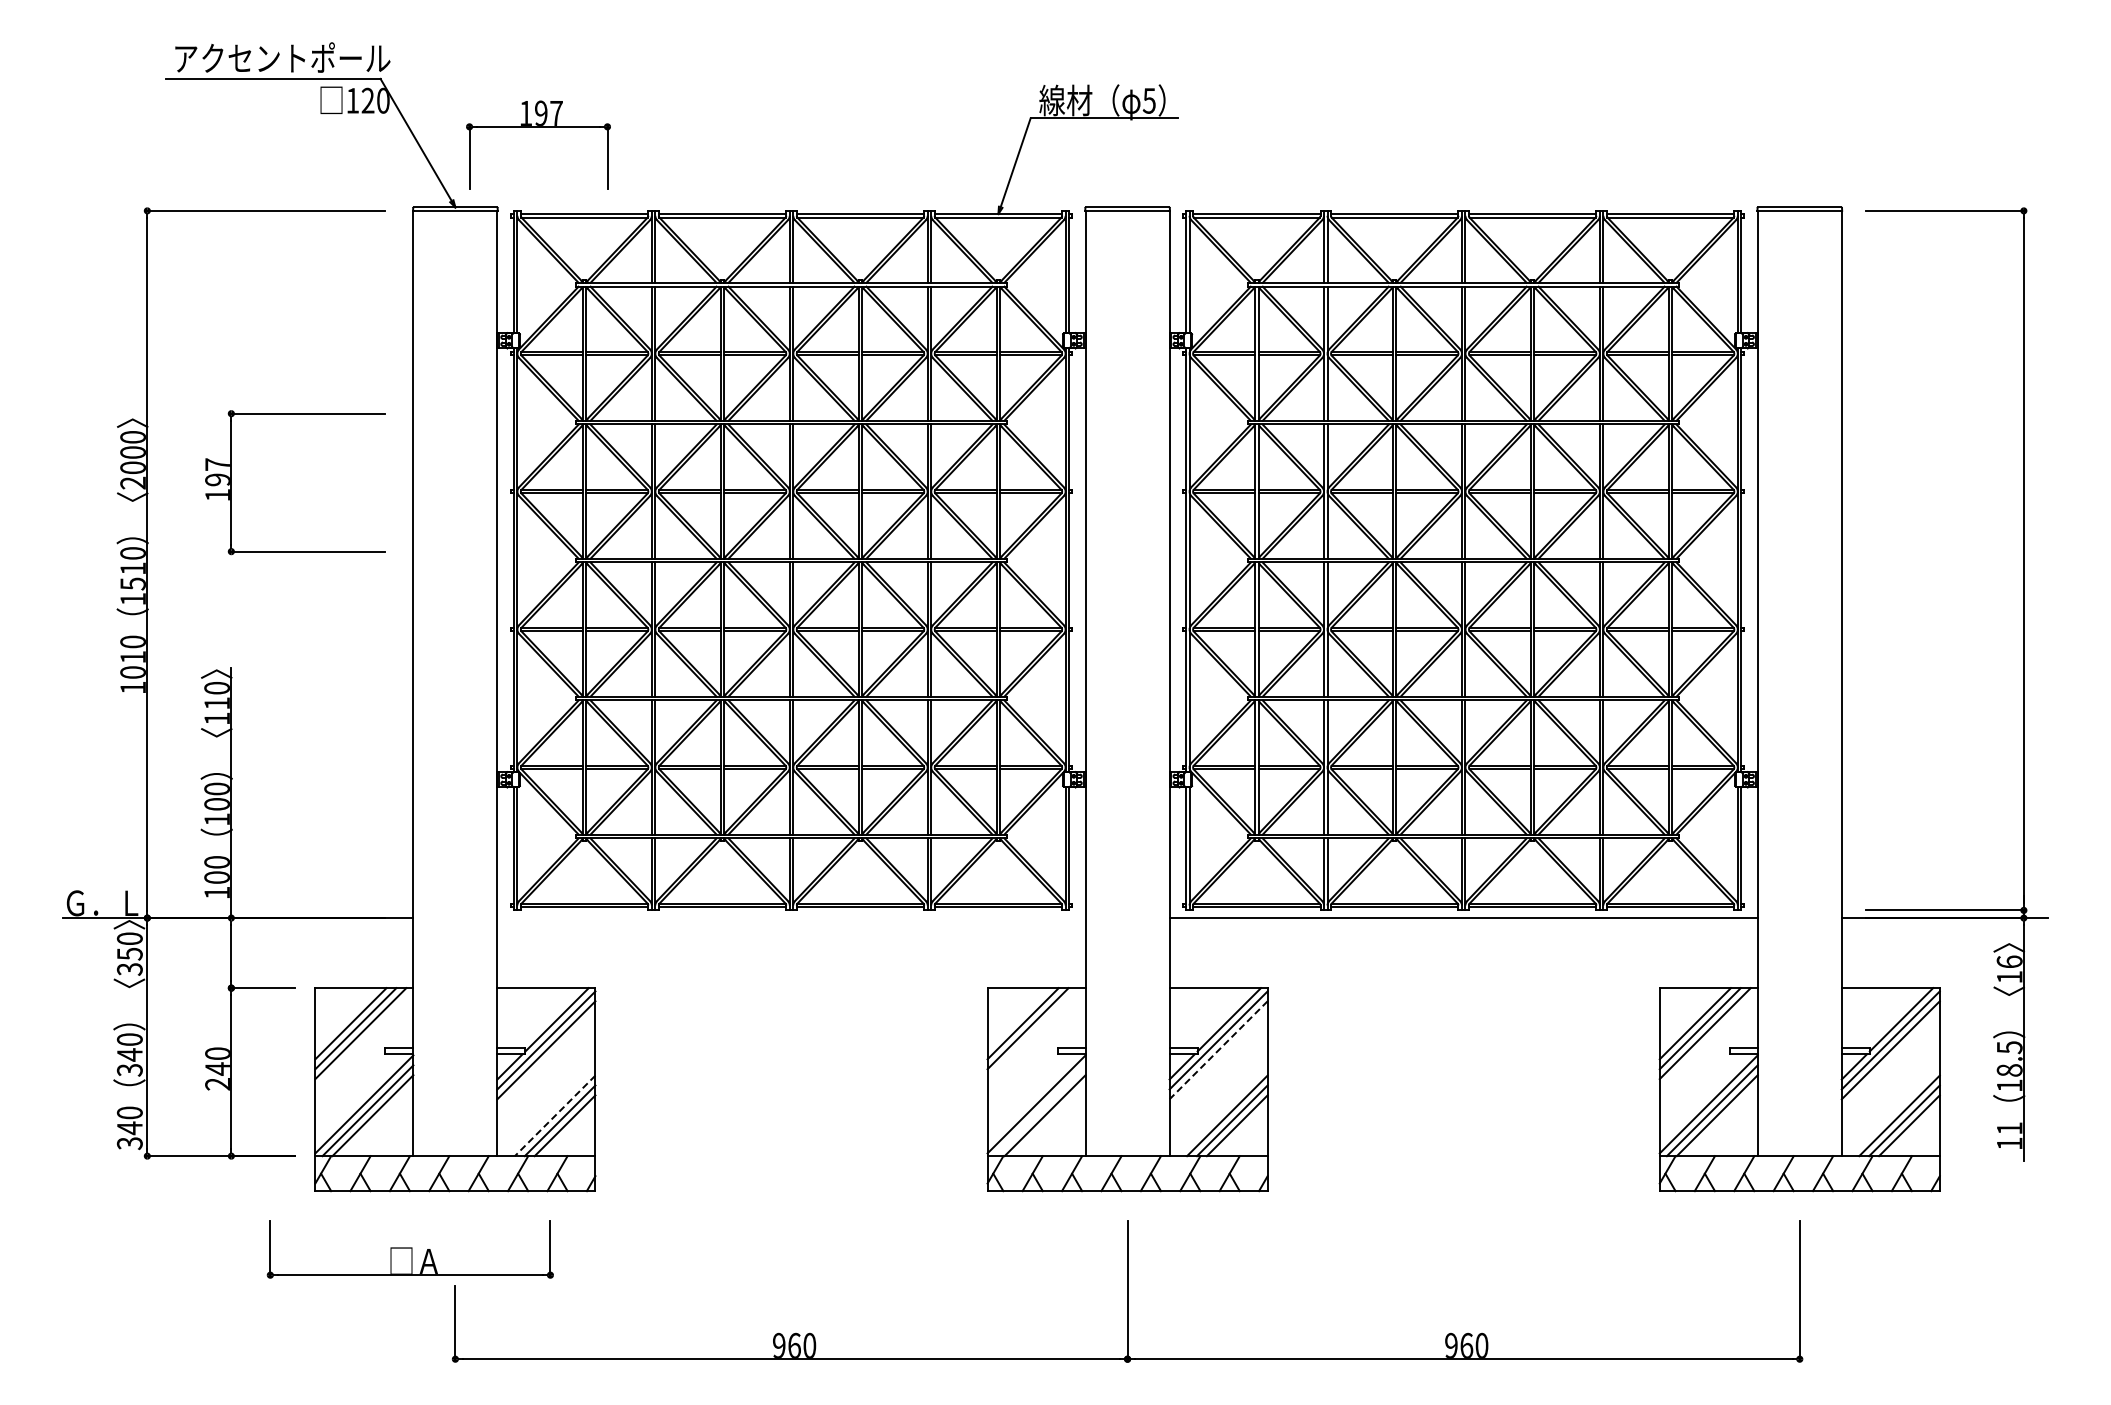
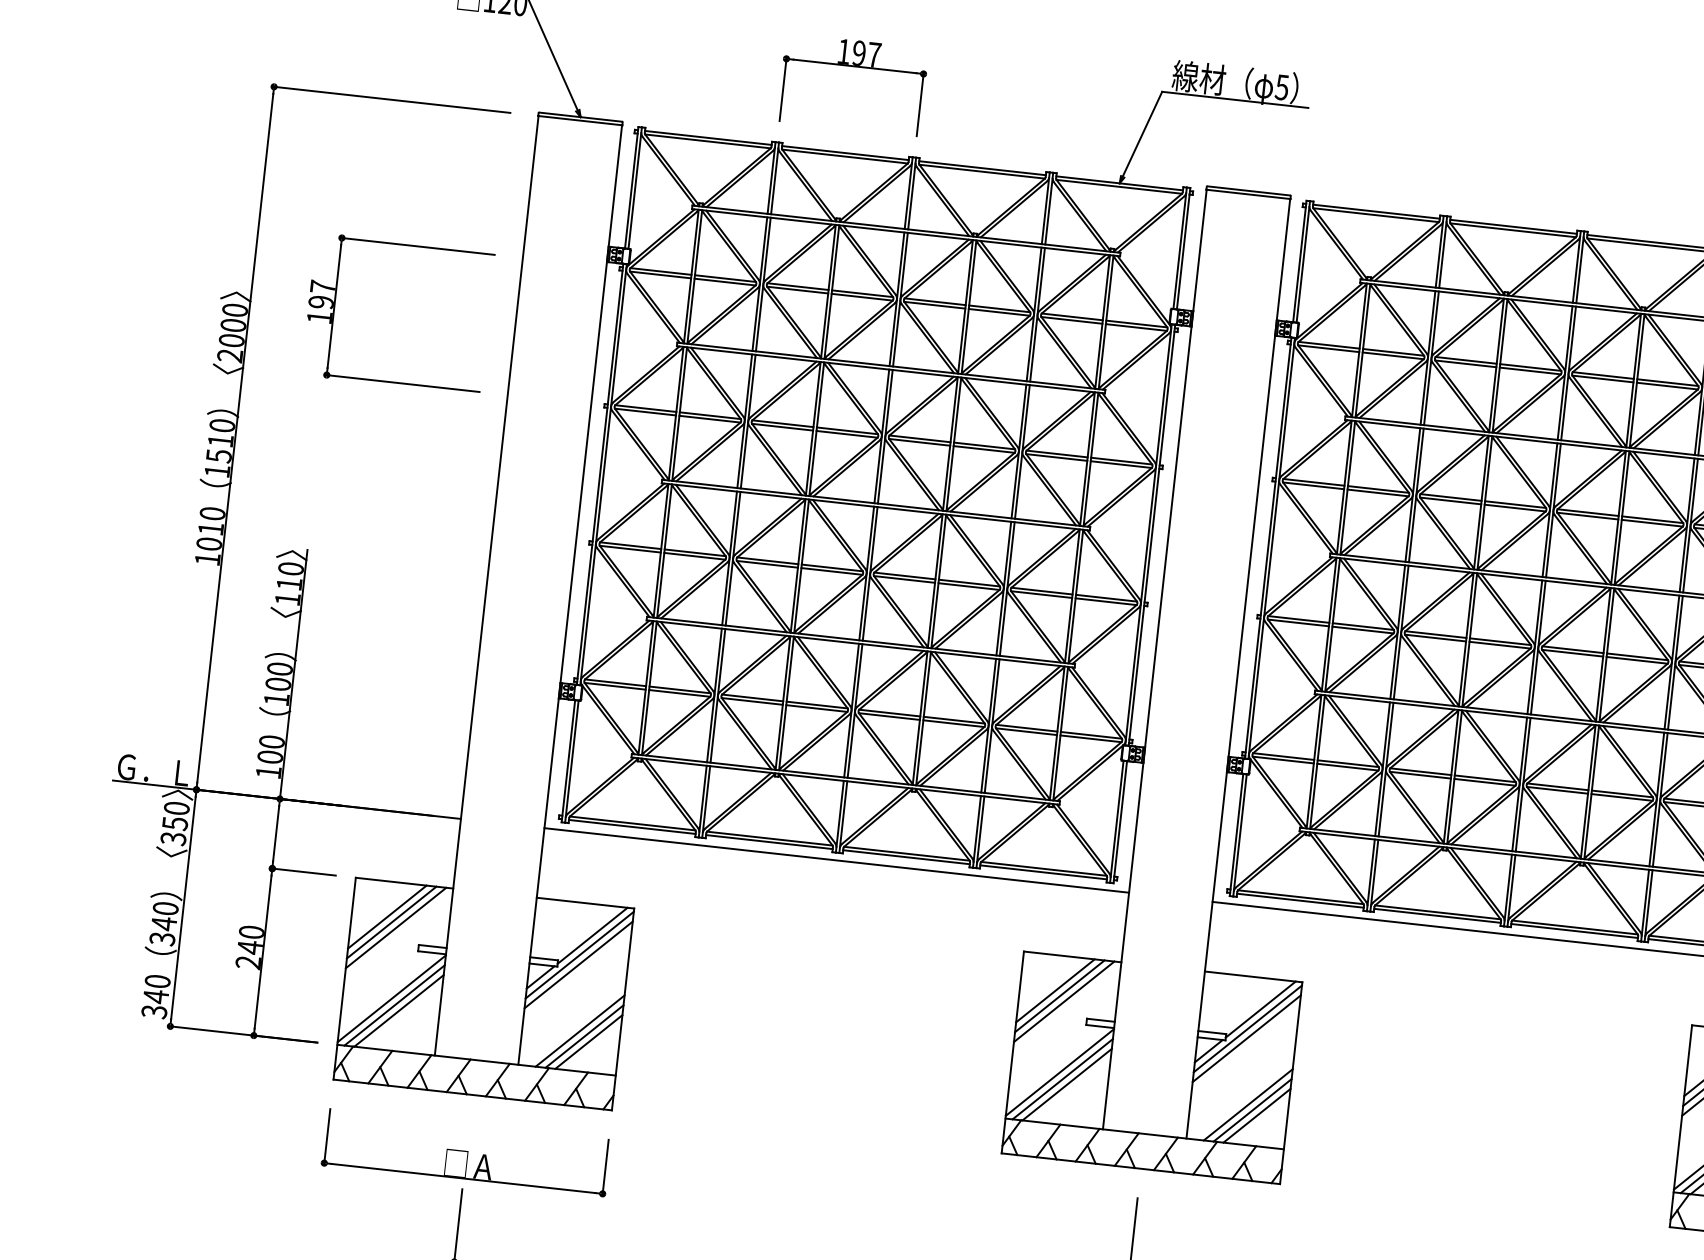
part: (538, 127) -> (854, 67), moved
part: (231, 482) -> (334, 306), moved
line: (791, 918) -> (836, 860), added
line: (1032, 1033) -> (1063, 1001), added
line: (1218, 1050) -> (1246, 1038), dashed -> solid
line: (1039, 1110) -> (1062, 1078), added
line: (555, 1115) -> (580, 1030), dashed -> solid
part: (409, 1249) -> (465, 1152), moved

